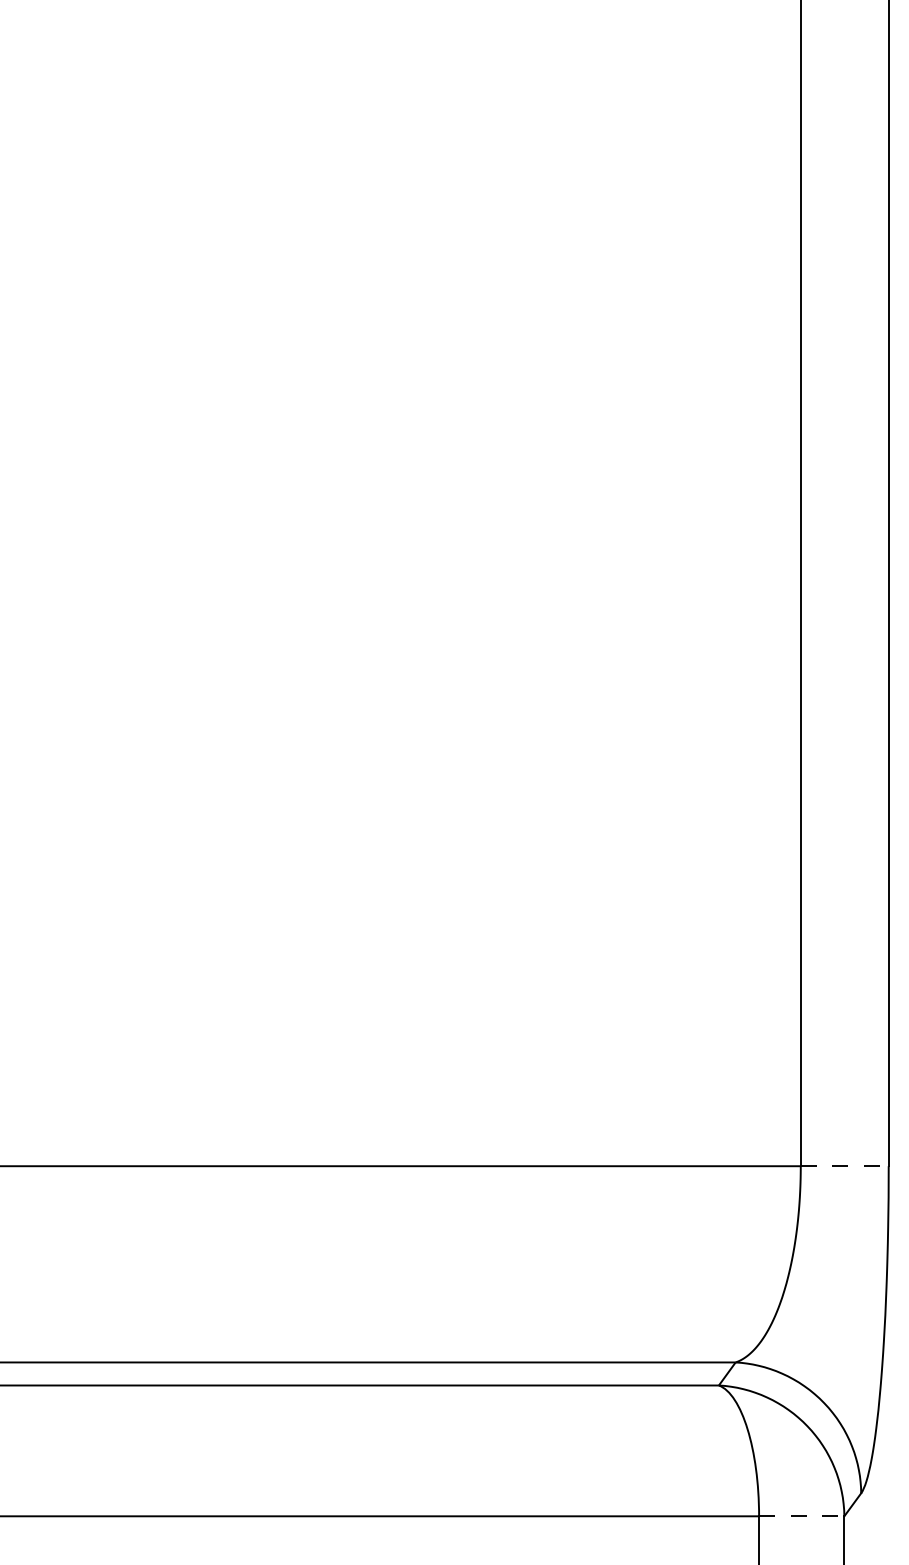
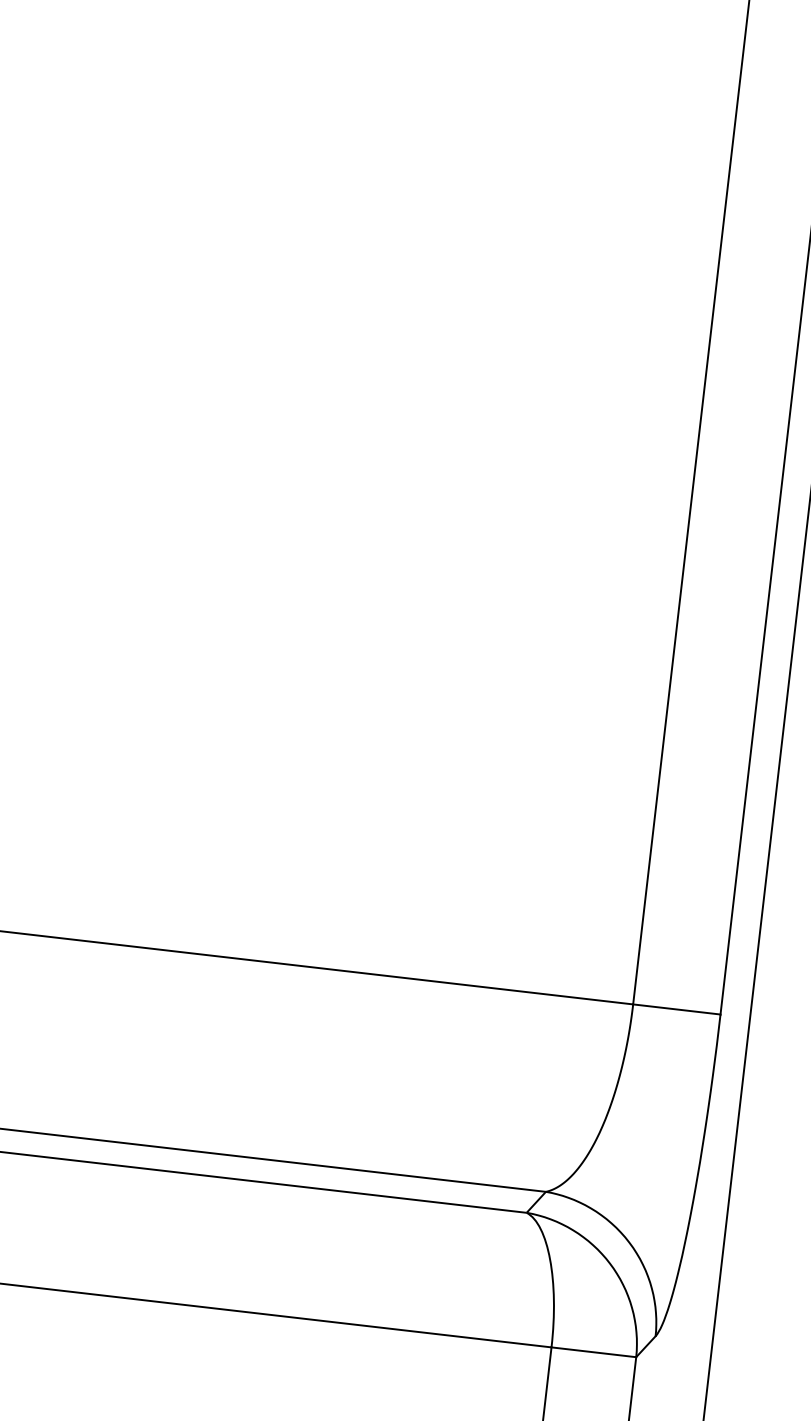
line: (844, 1166) -> (676, 1009), dashed -> solid
line: (801, 1516) -> (593, 1352), dashed -> solid

